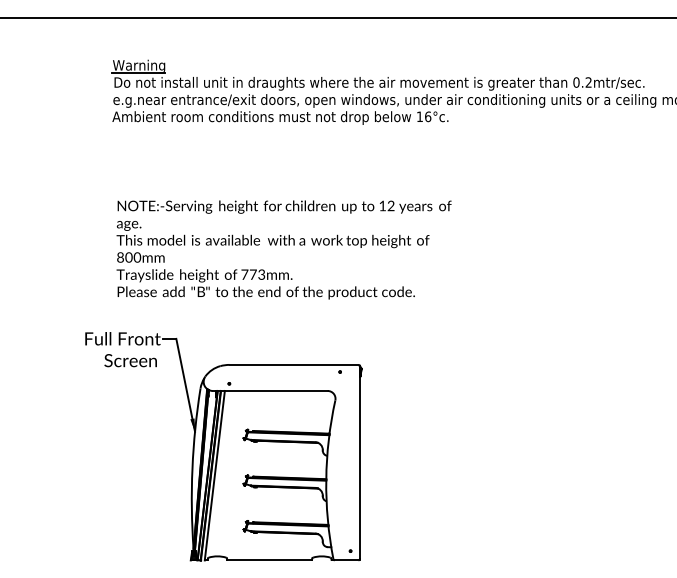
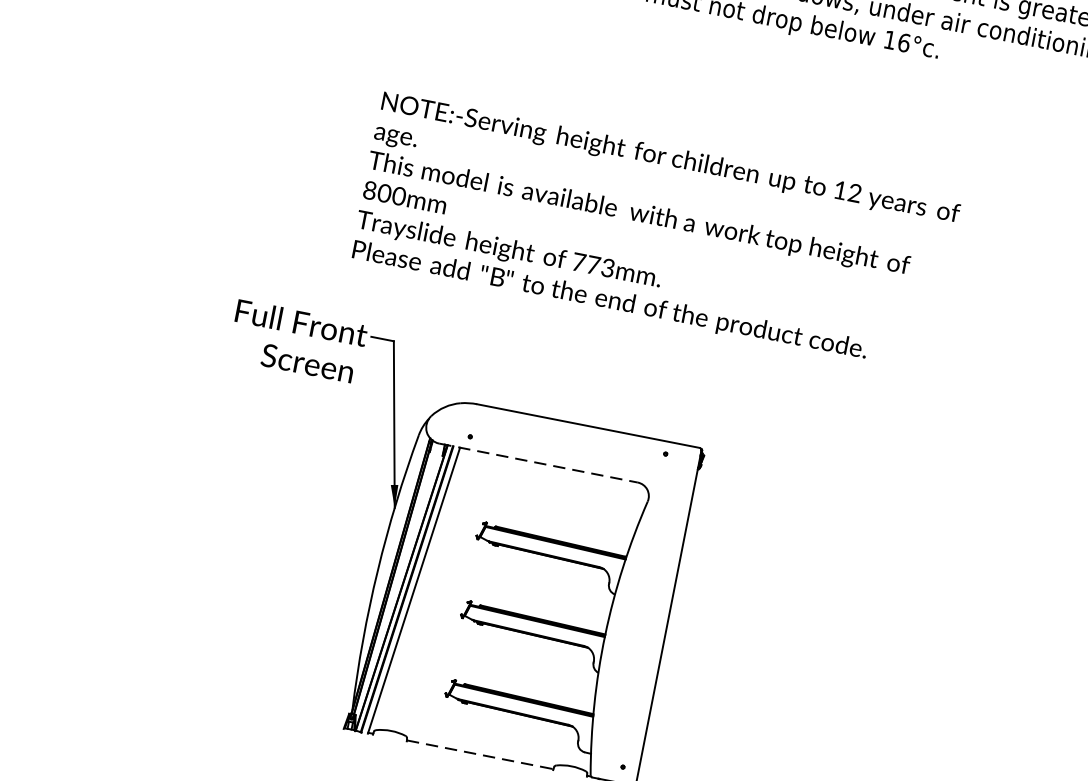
text: (283, 249) -> (654, 231), moved
line: (270, 390) -> (539, 462), solid -> dashed
line: (270, 559) -> (481, 754), solid -> dashed

